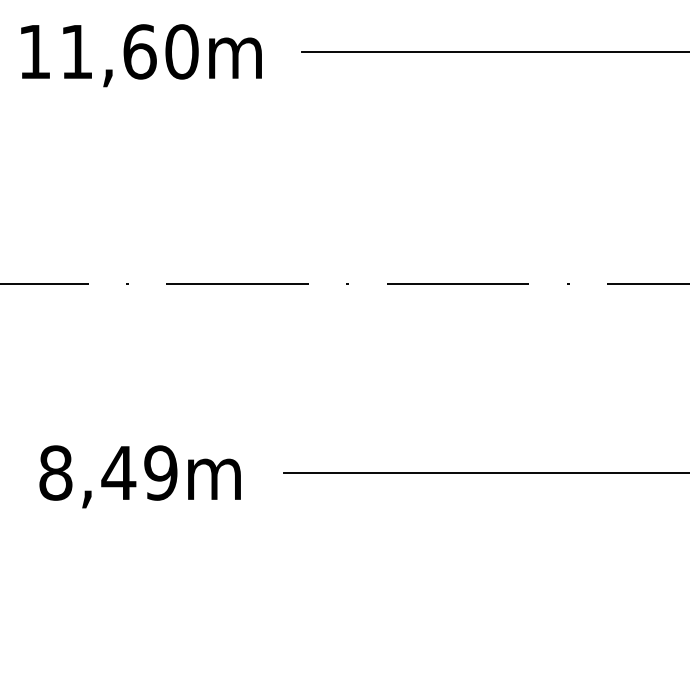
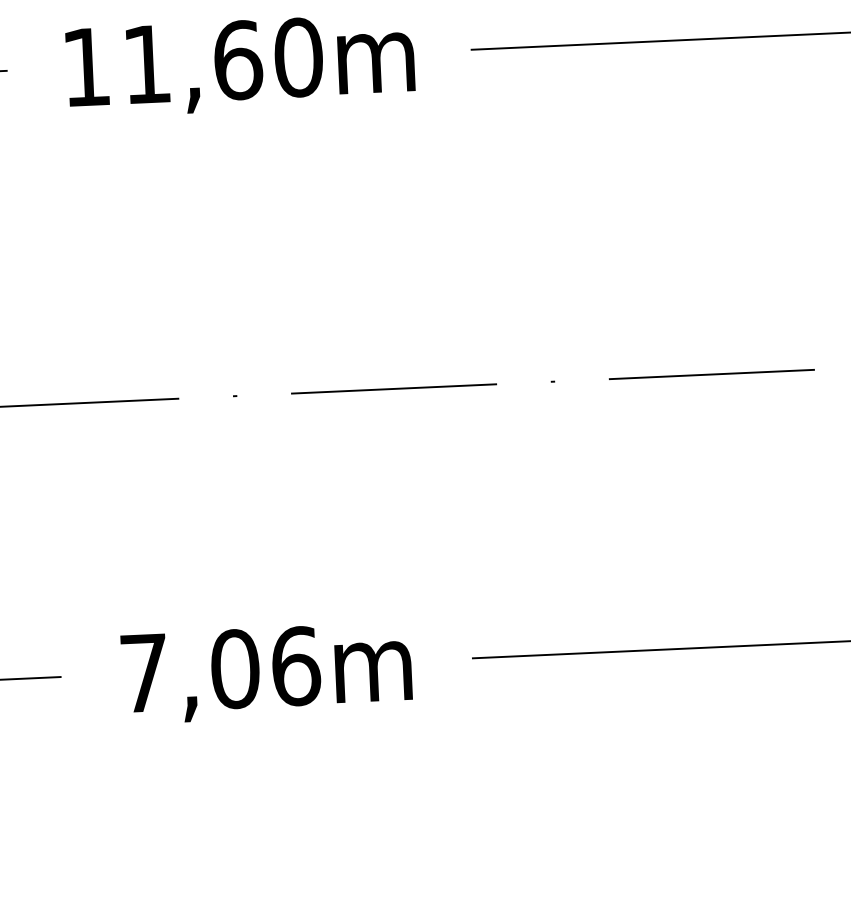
text: (108, 472) -> (220, 668), 8,49m -> 7,06m

